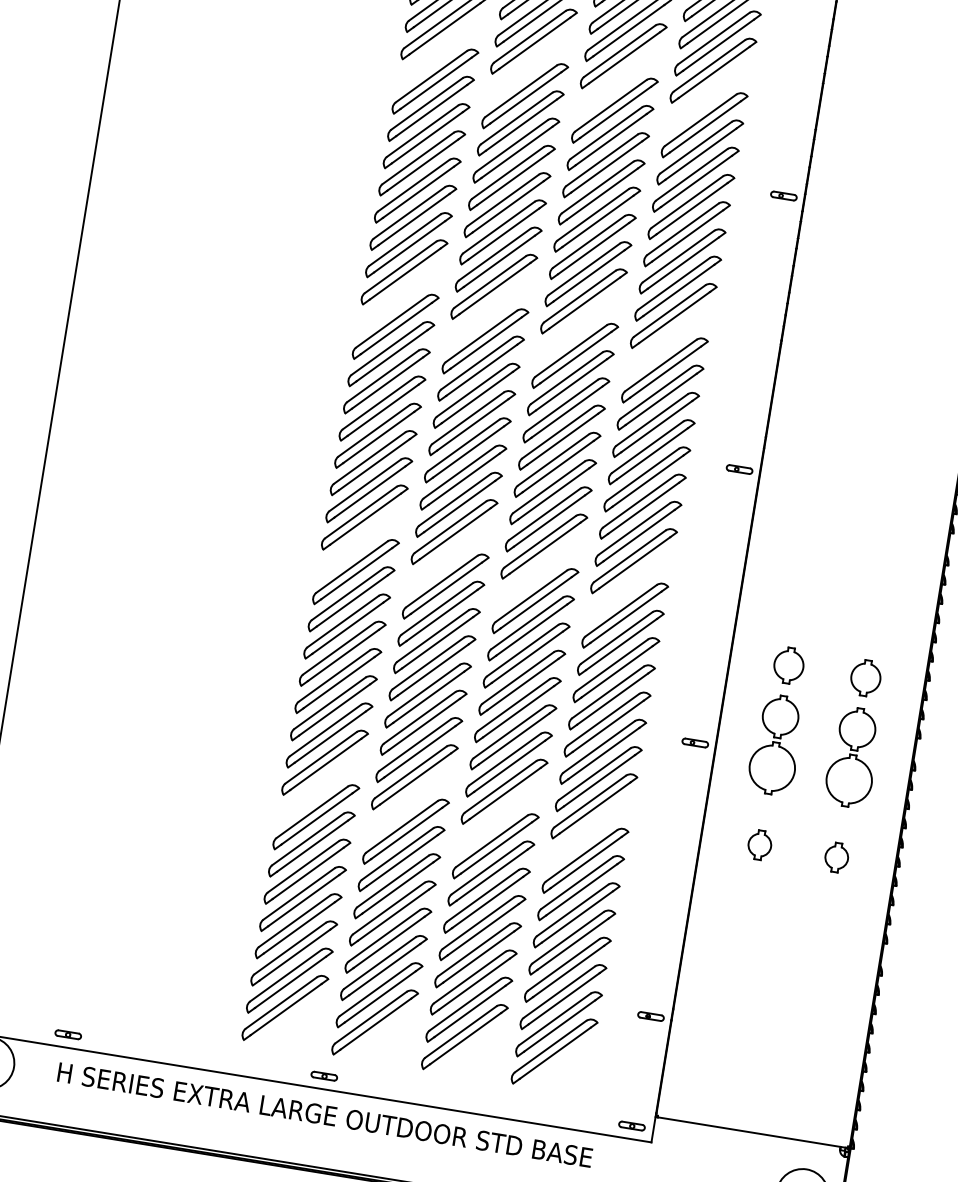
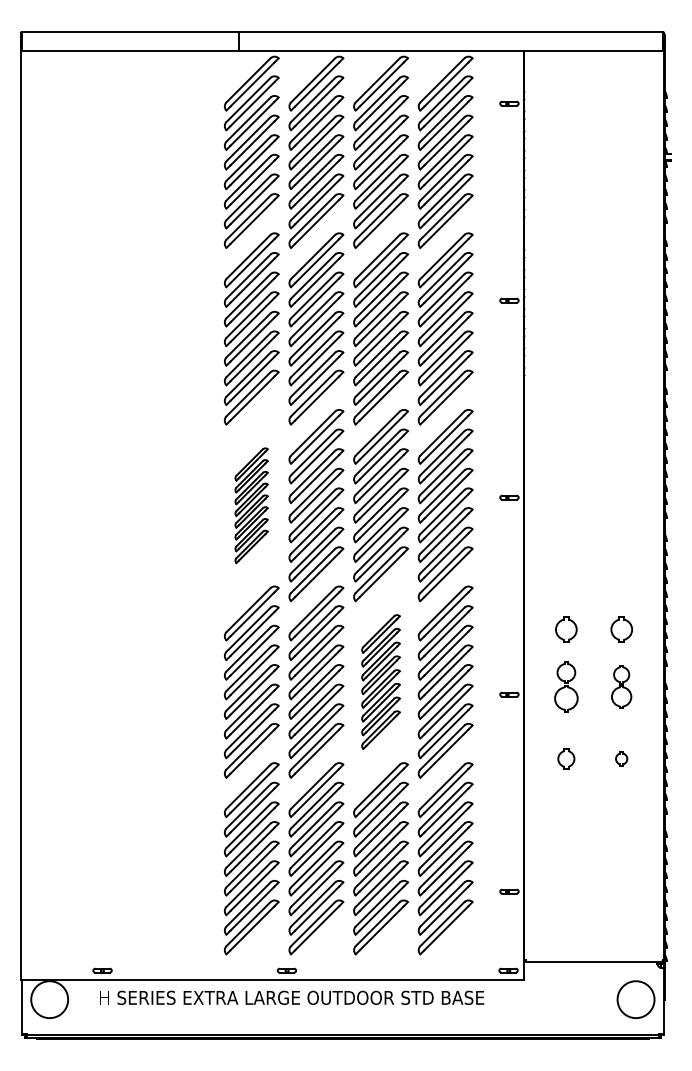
part: (379, 422) -> (251, 505), size x0.6
part: (519, 695) -> (380, 681), size x0.7
part: (776, 744) -> (566, 686), size x0.7
part: (852, 756) -> (621, 686), size x0.6
part: (836, 856) -> (621, 758), size x0.7

